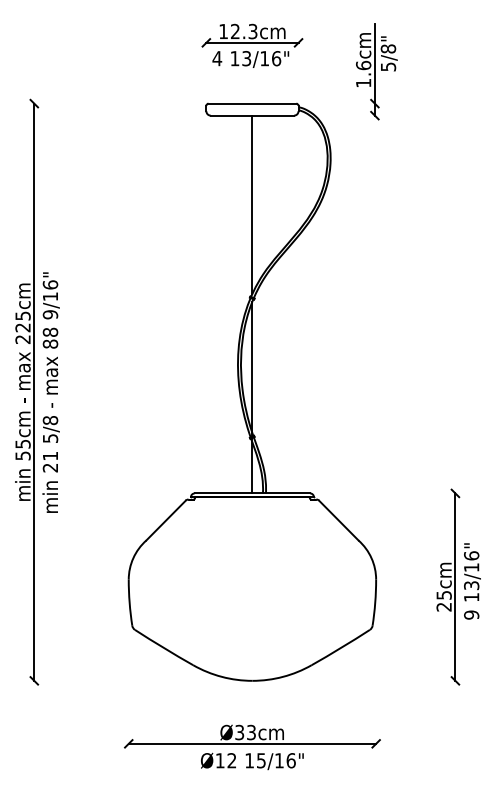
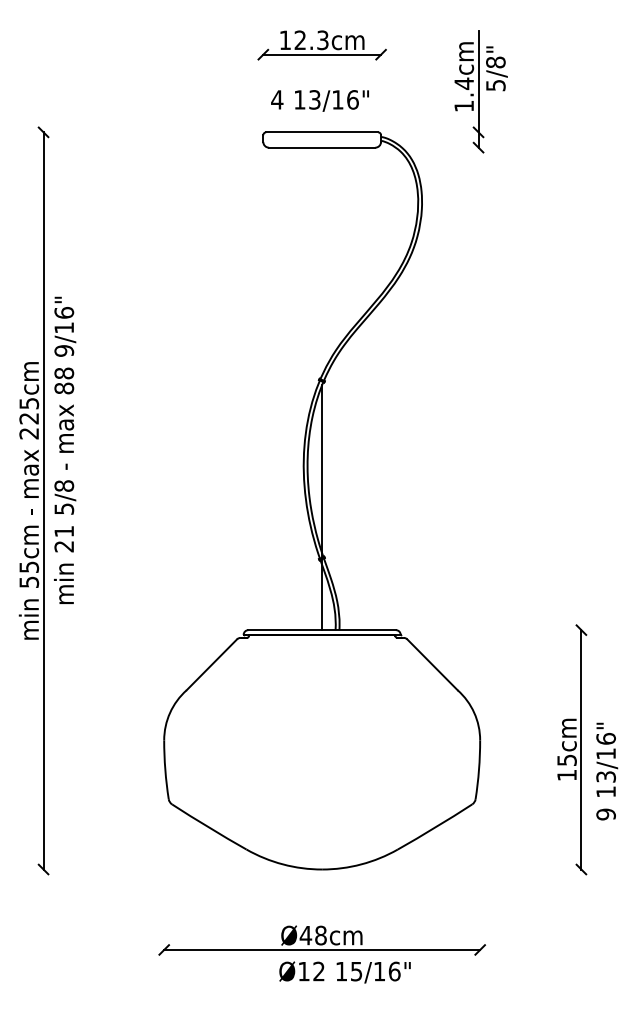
text: (250, 59) -> (319, 100), moved
text: (363, 65) -> (464, 83), 1.6cm -> 1.4cm
line: (252, 204) -> (322, 261), removed
text: (51, 391) -> (65, 449), moved
text: (472, 581) -> (607, 771), moved
text: (443, 607) -> (566, 775), 25cm -> 15cm
text: (244, 732) -> (312, 935), Ø33cm -> Ø48cm
text: (251, 761) -> (344, 972), moved

